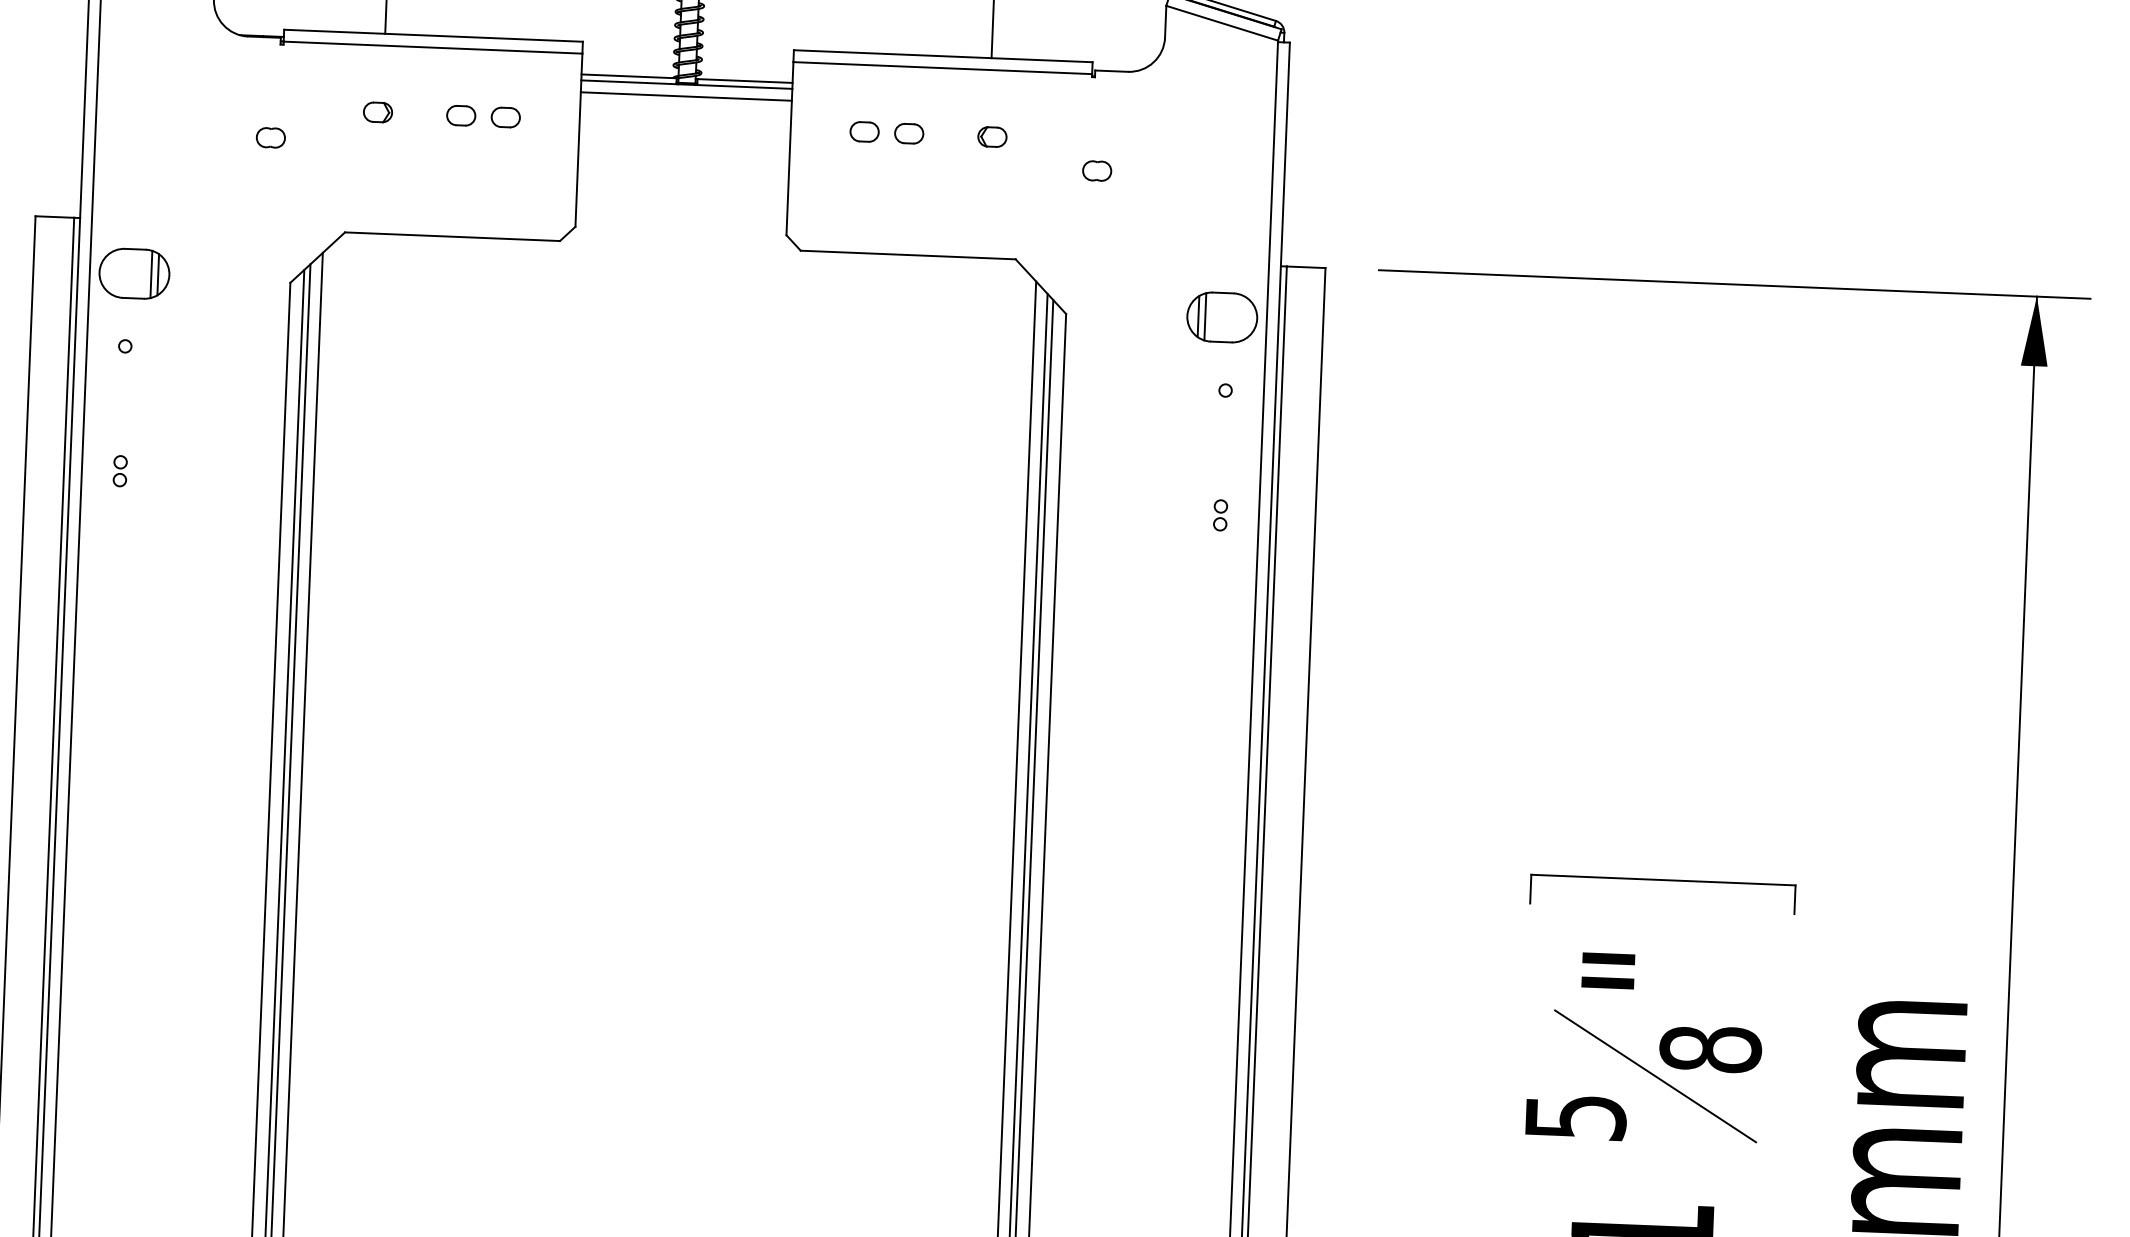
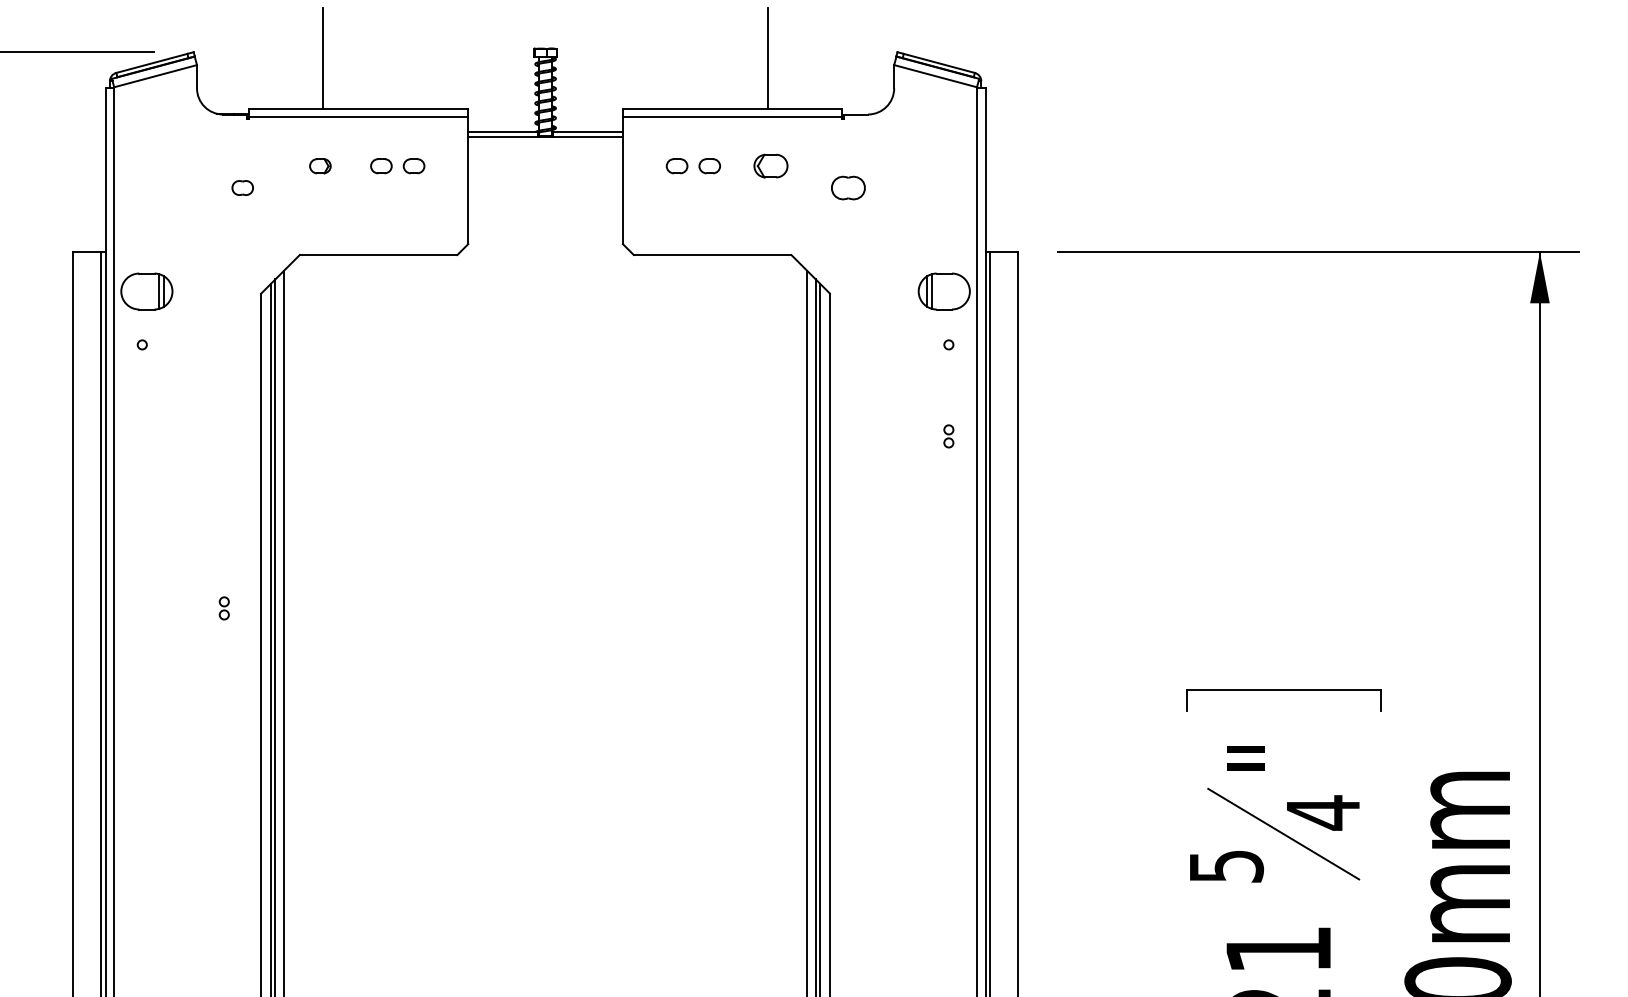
line: (686, 96) -> (545, 145), removed
part: (992, 137) -> (770, 166), size x1.6
part: (1097, 170) -> (848, 187), size x1.6
part: (119, 471) -> (223, 608), moved
text: (1709, 1048) -> (1322, 812), 8 -> 4

